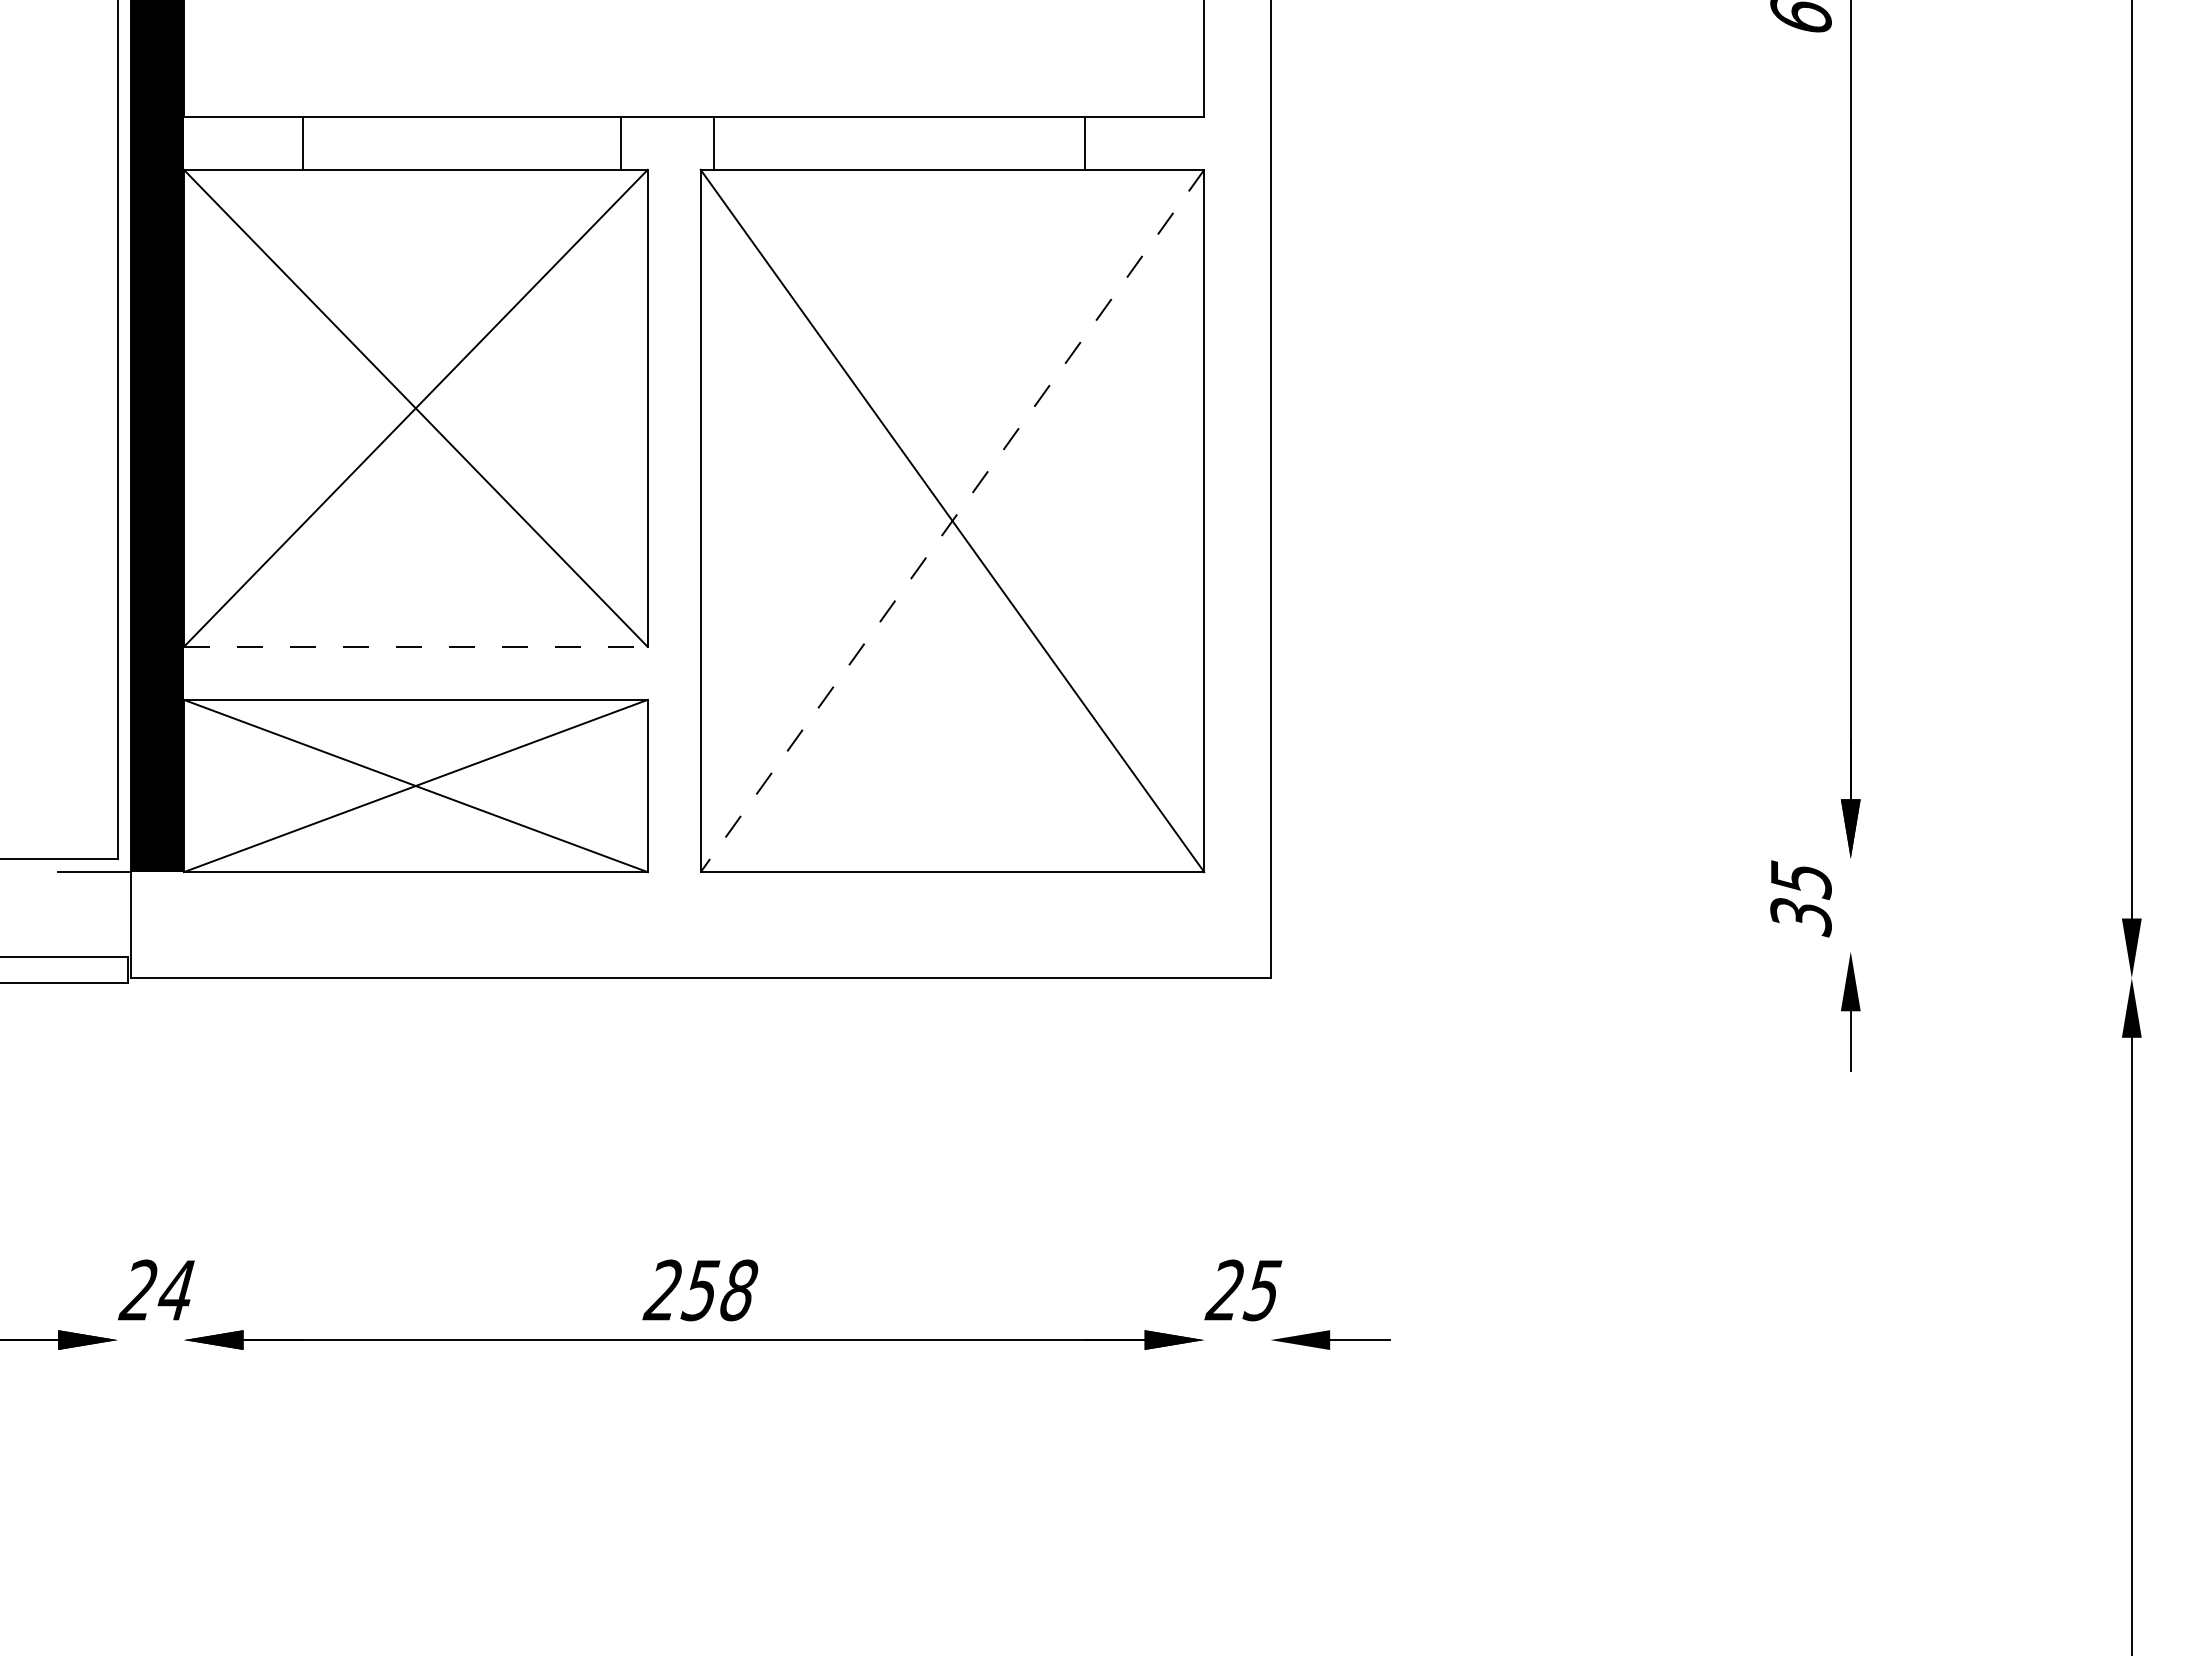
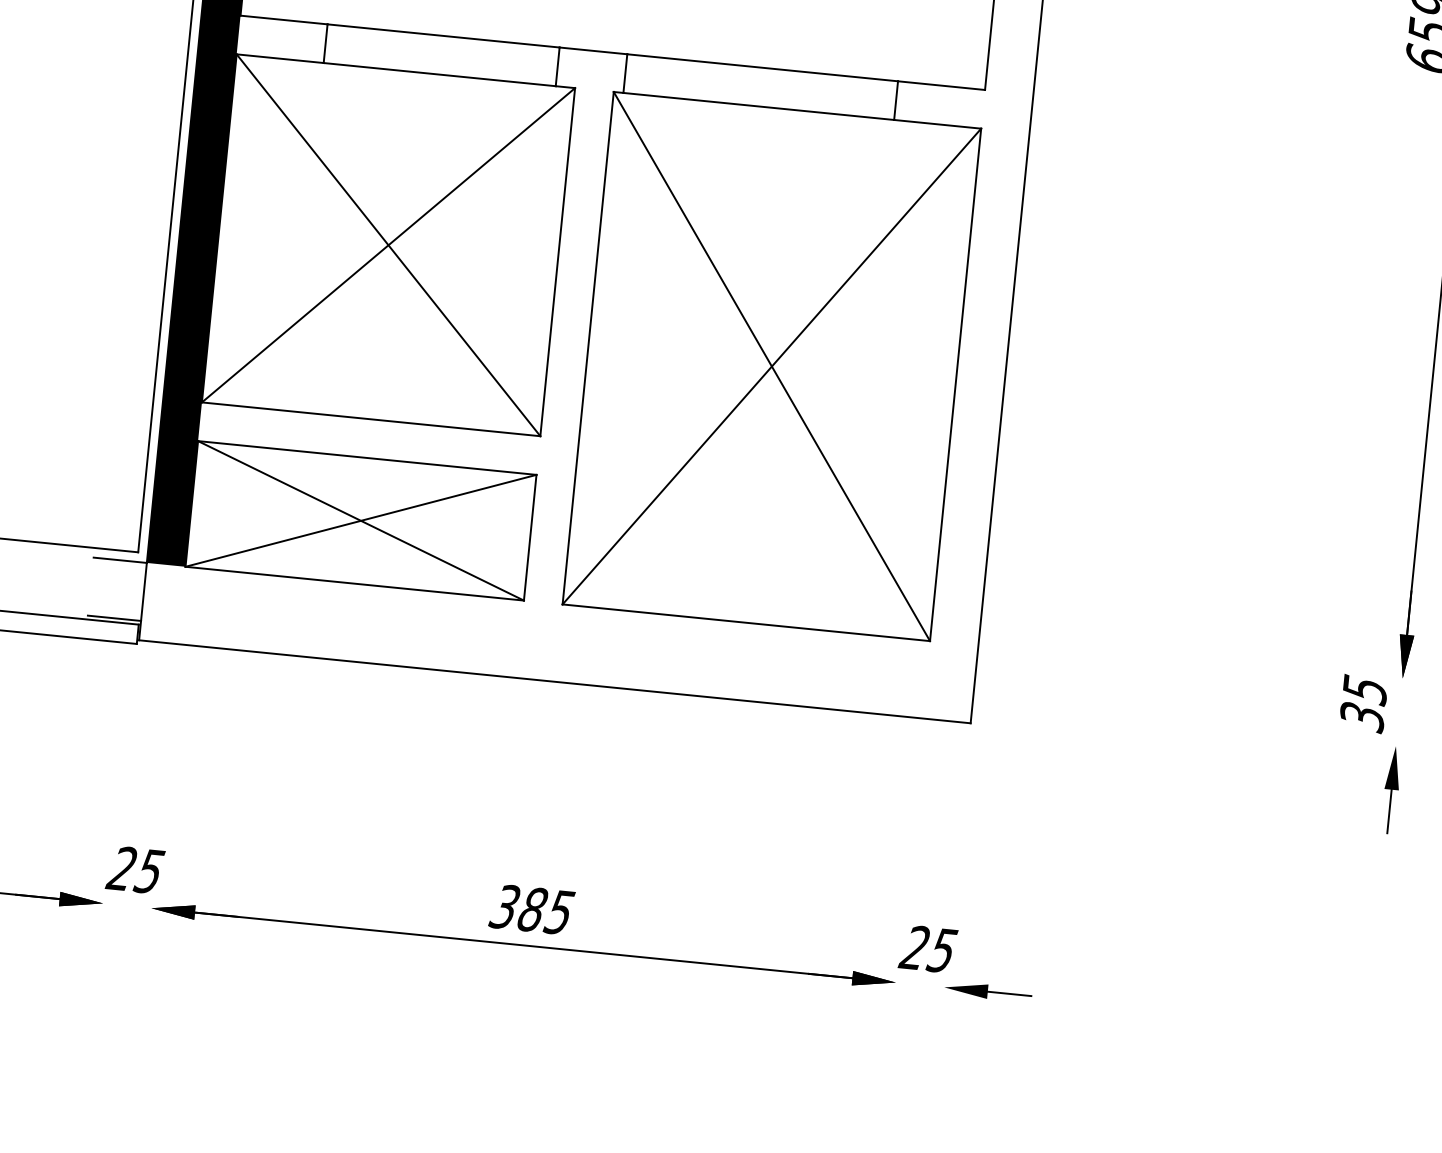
line: (952, 521) -> (771, 366), dashed -> solid
line: (415, 646) -> (370, 419), dashed -> solid
line: (94, 951) -> (114, 618), added
text: (175, 1290) -> (148, 871), 24 -> 25
text: (700, 1290) -> (531, 909), 258 -> 385

